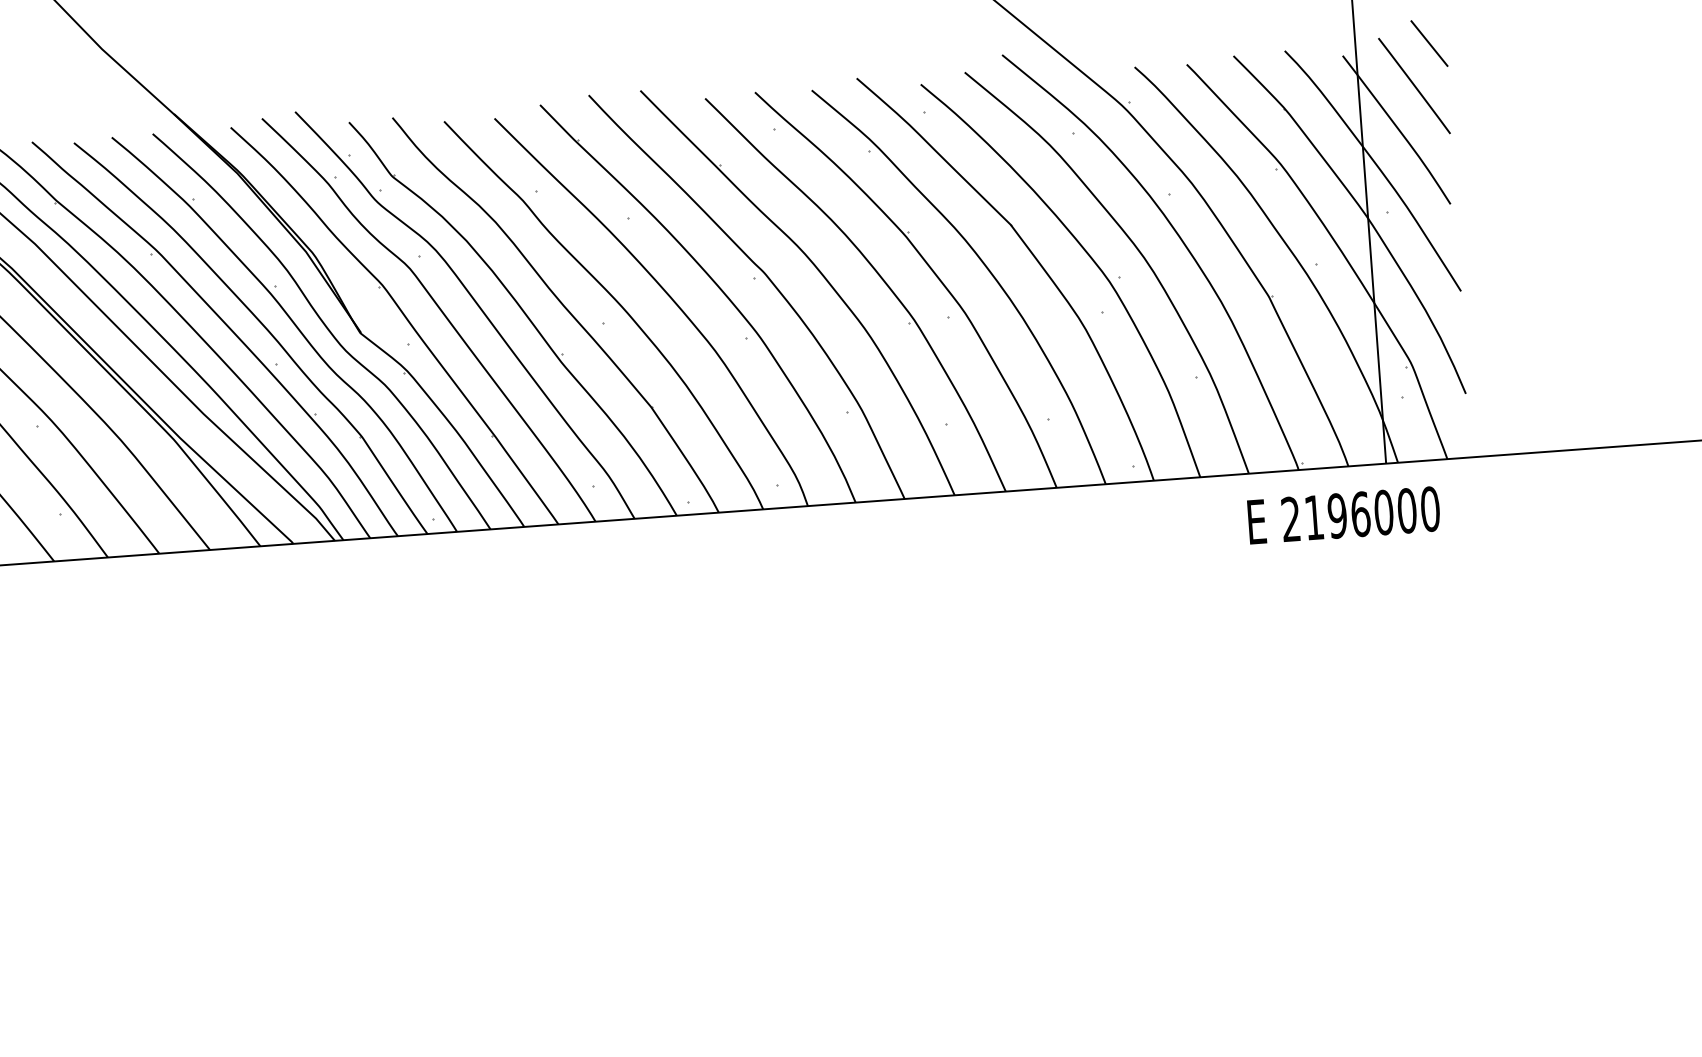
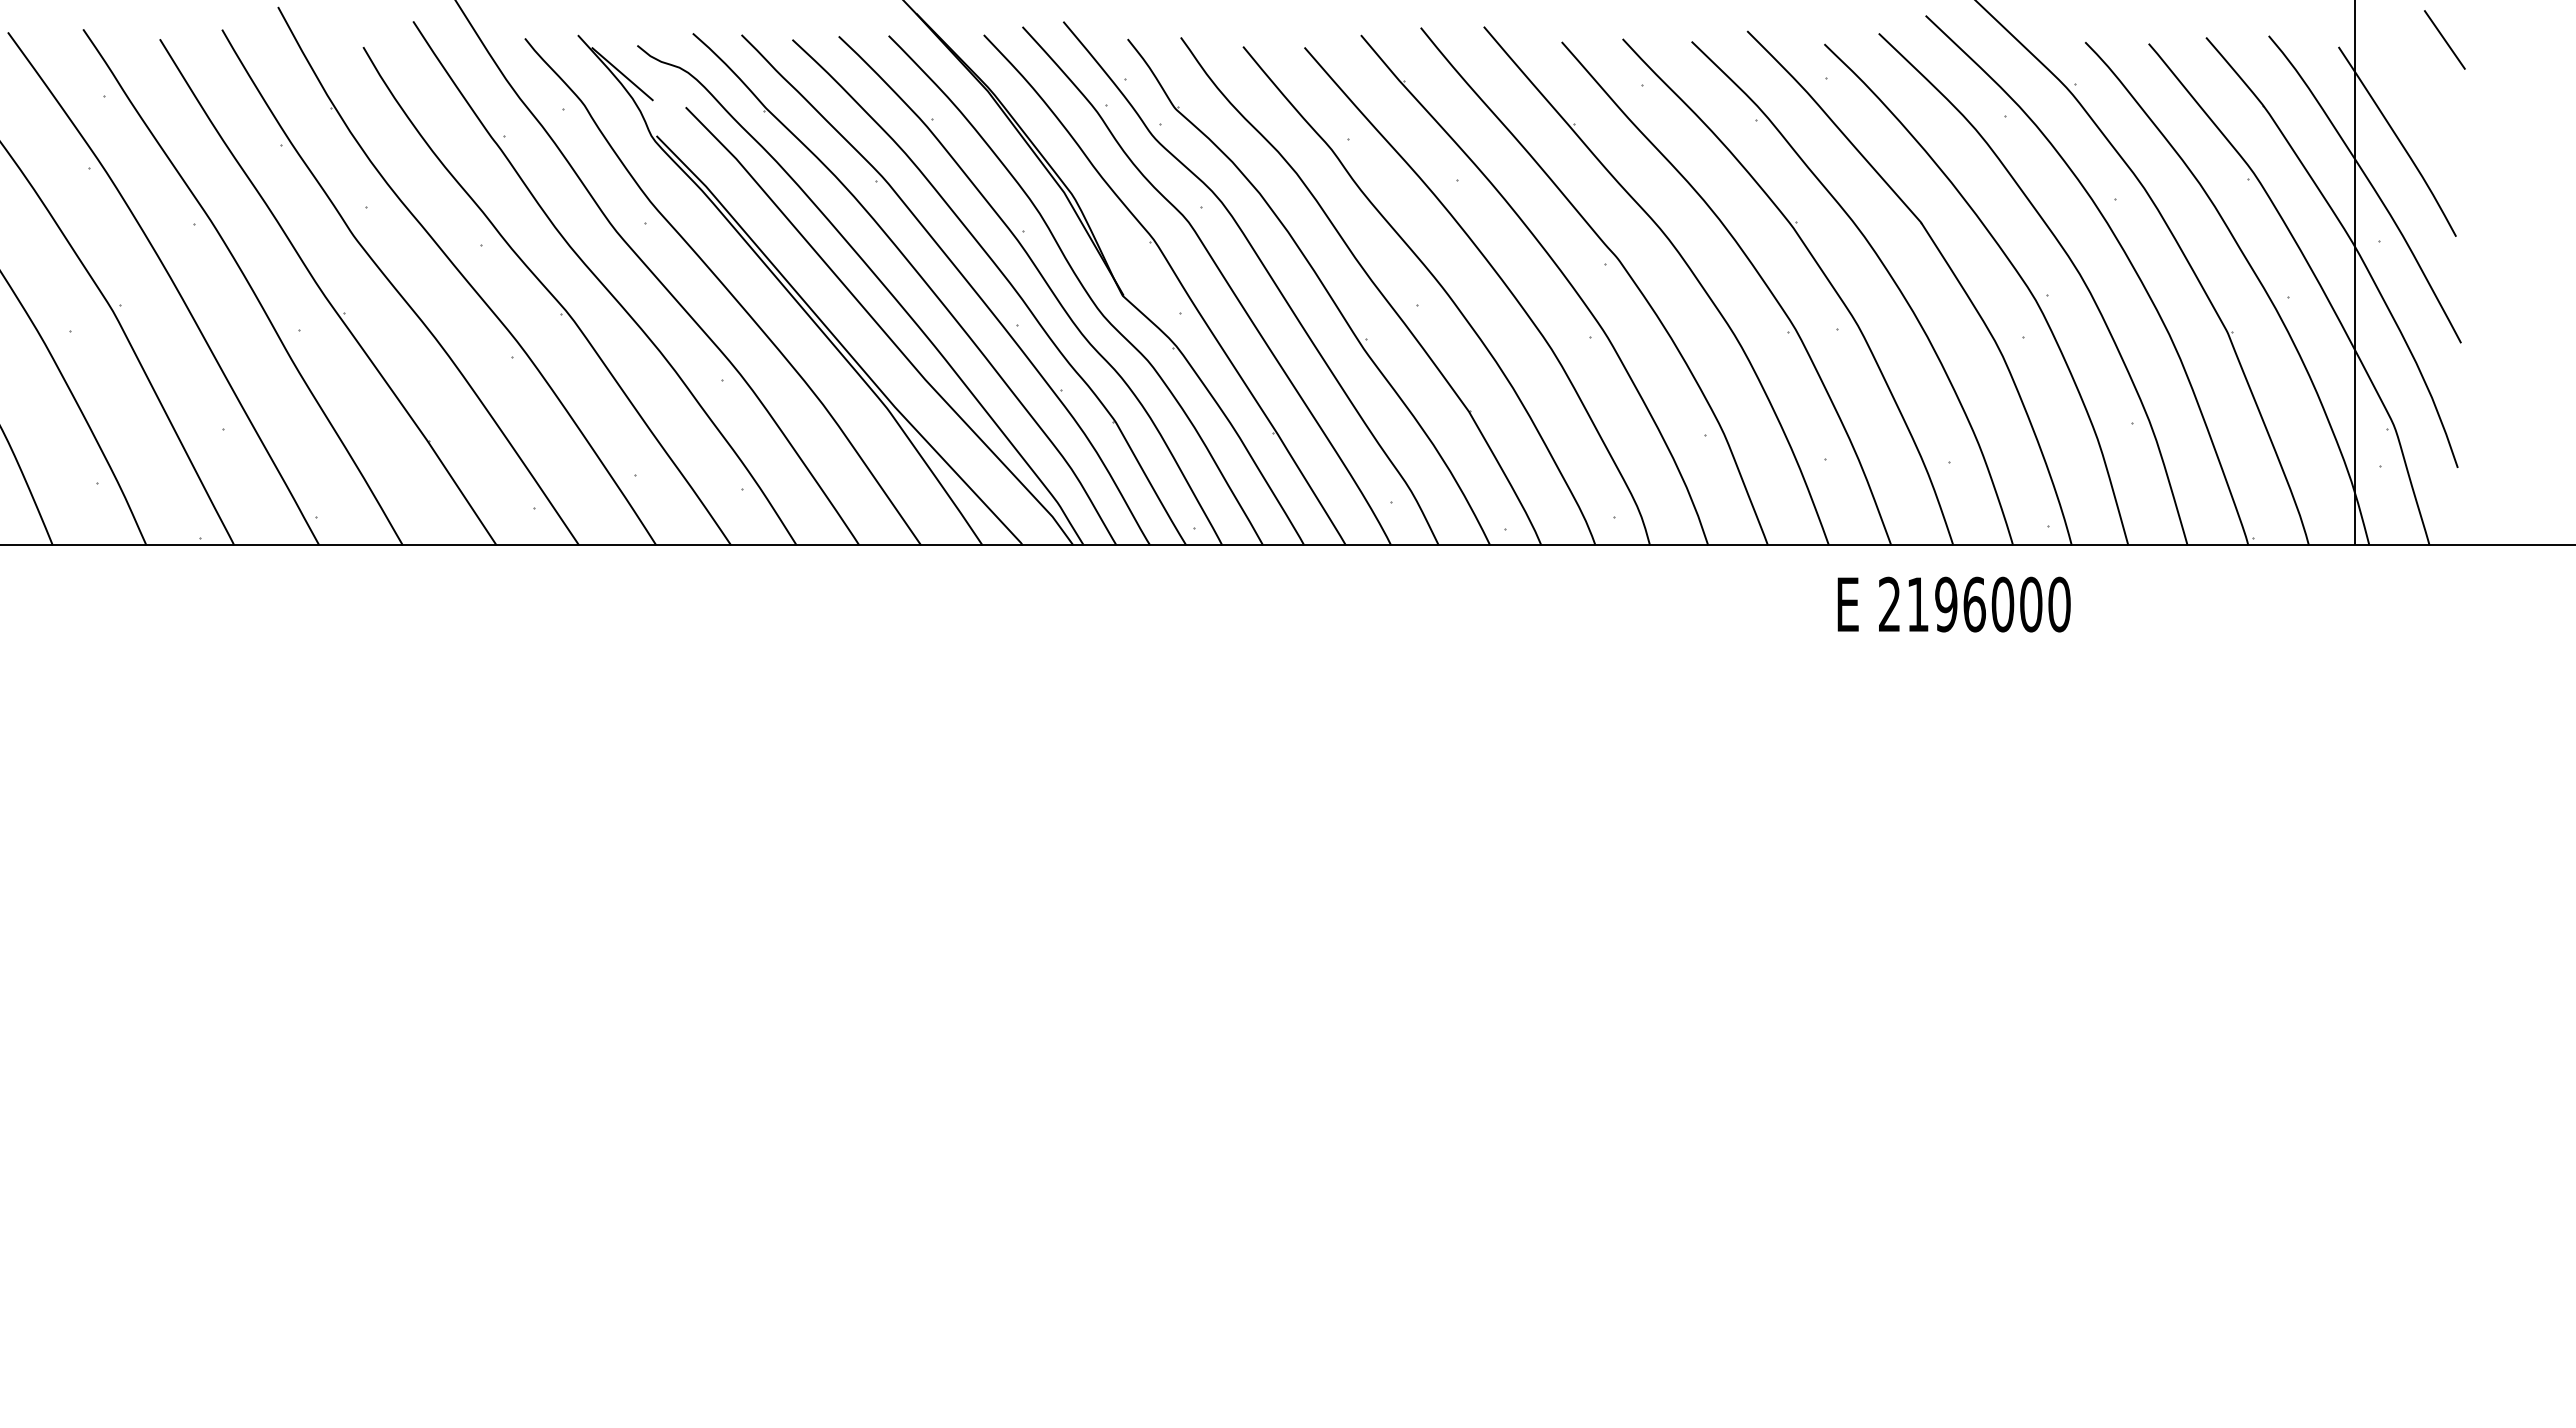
line: (1414, 85) -> (2422, 89), removed
text: (1343, 515) -> (1953, 604), moved

